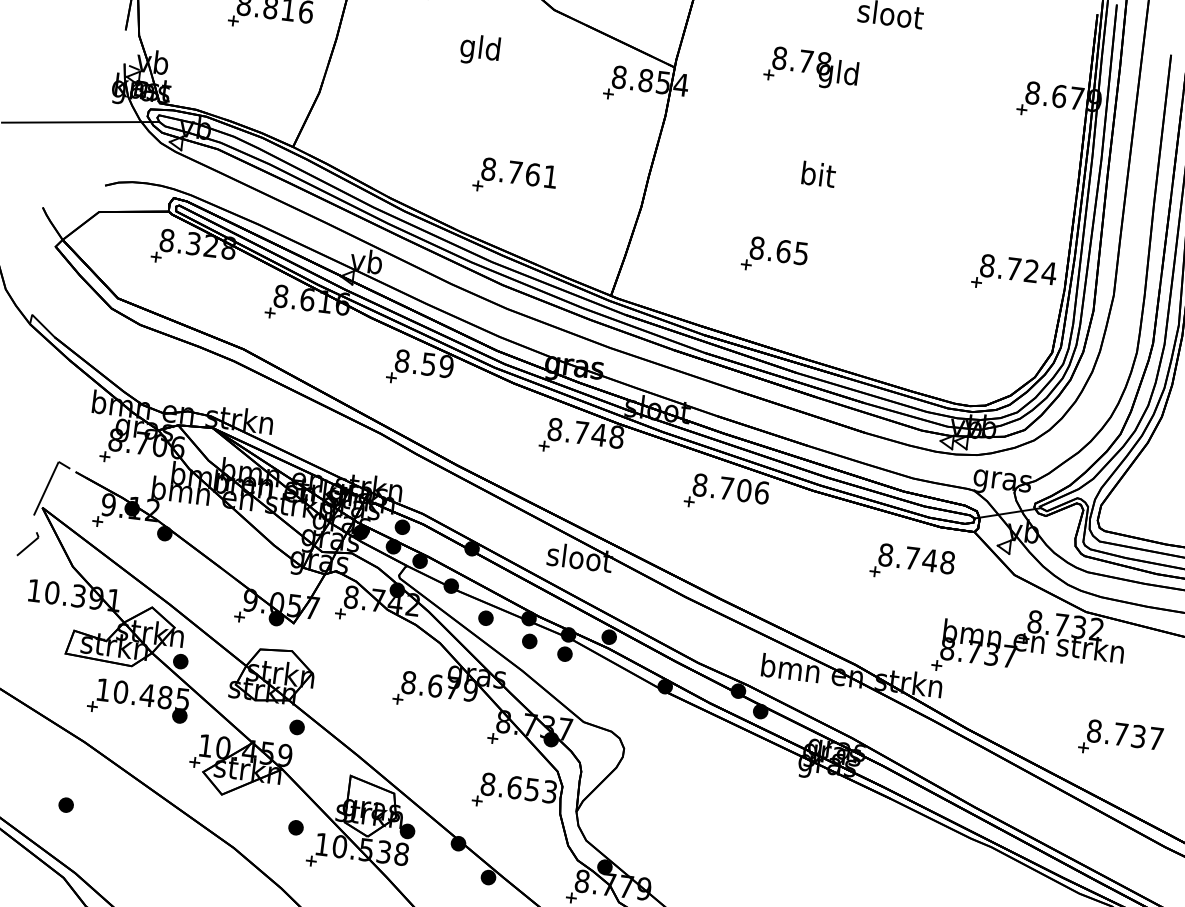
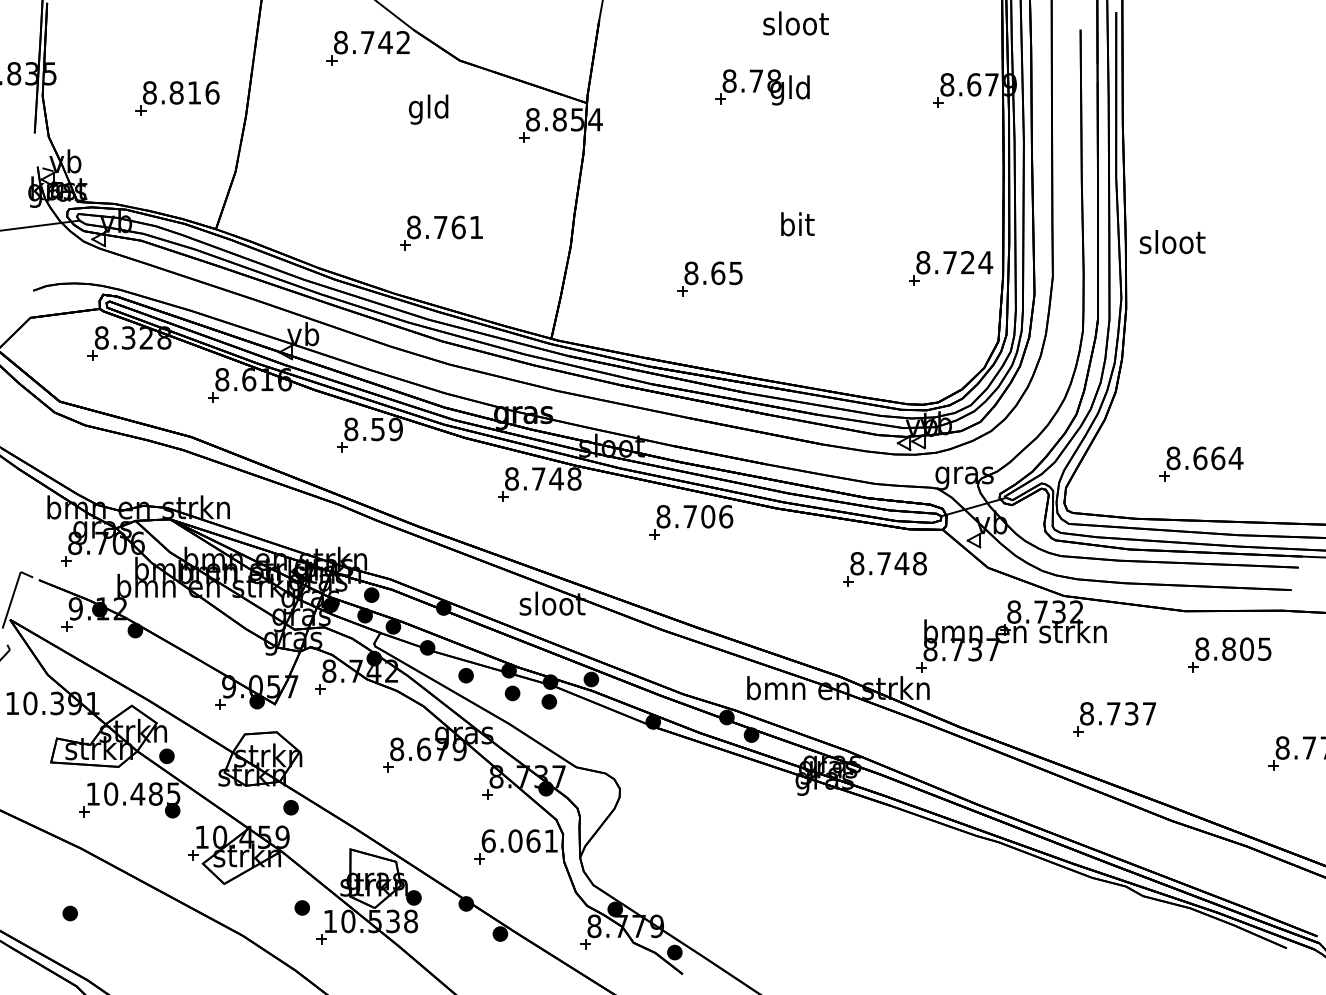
text: (479, 49) -> (428, 109), moved
part: (811, 68) -> (762, 87), moved
text: (818, 174) -> (797, 224), moved
text: (518, 787) -> (519, 840), 8.653 -> 6.061

